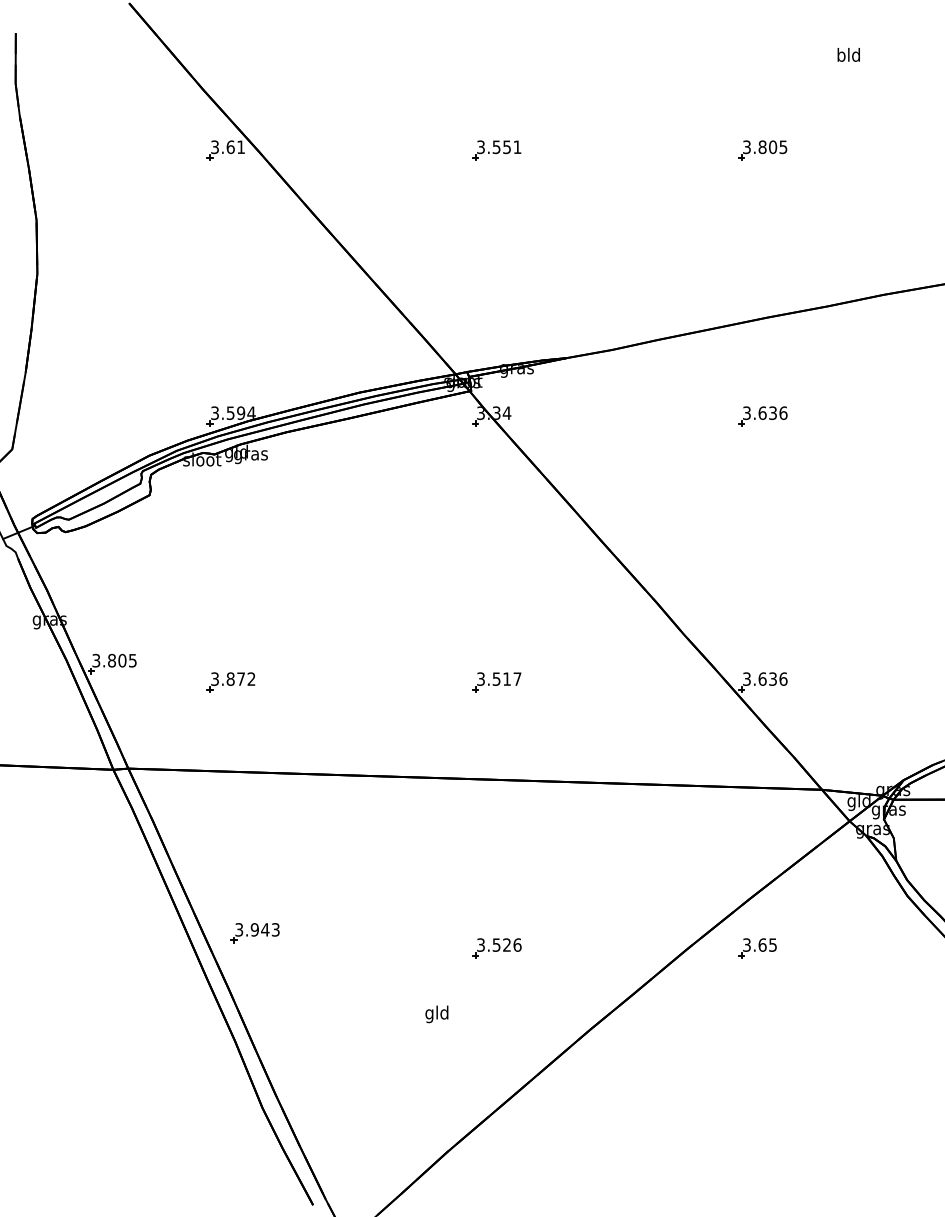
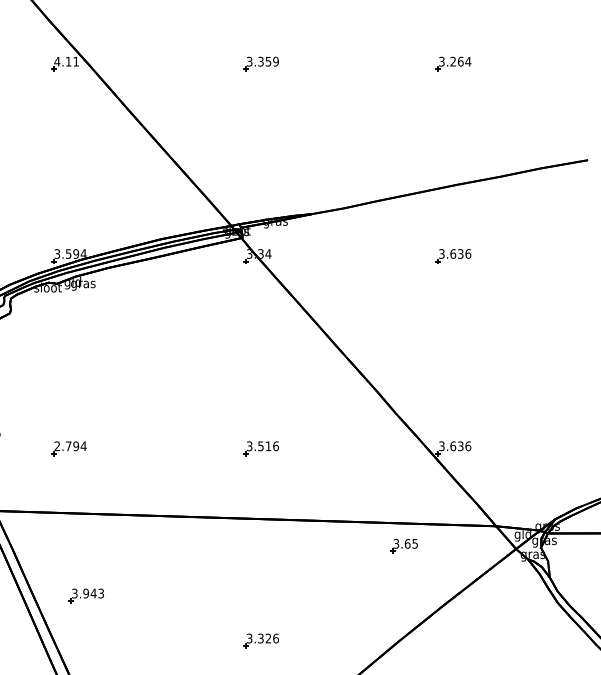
text: (222, 147) -> (62, 61), 3.61 -> 4.11
text: (507, 147) -> (268, 61), 3.551 -> 3.359
text: (772, 147) -> (460, 61), 3.805 -> 3.264
text: (233, 678) -> (70, 445), 3.872 -> 2.794
text: (517, 678) -> (276, 445), 3.517 -> 3.516
part: (254, 933) -> (85, 596), moved
text: (496, 944) -> (260, 638), 3.526 -> 3.326
part: (757, 948) -> (403, 546), moved

